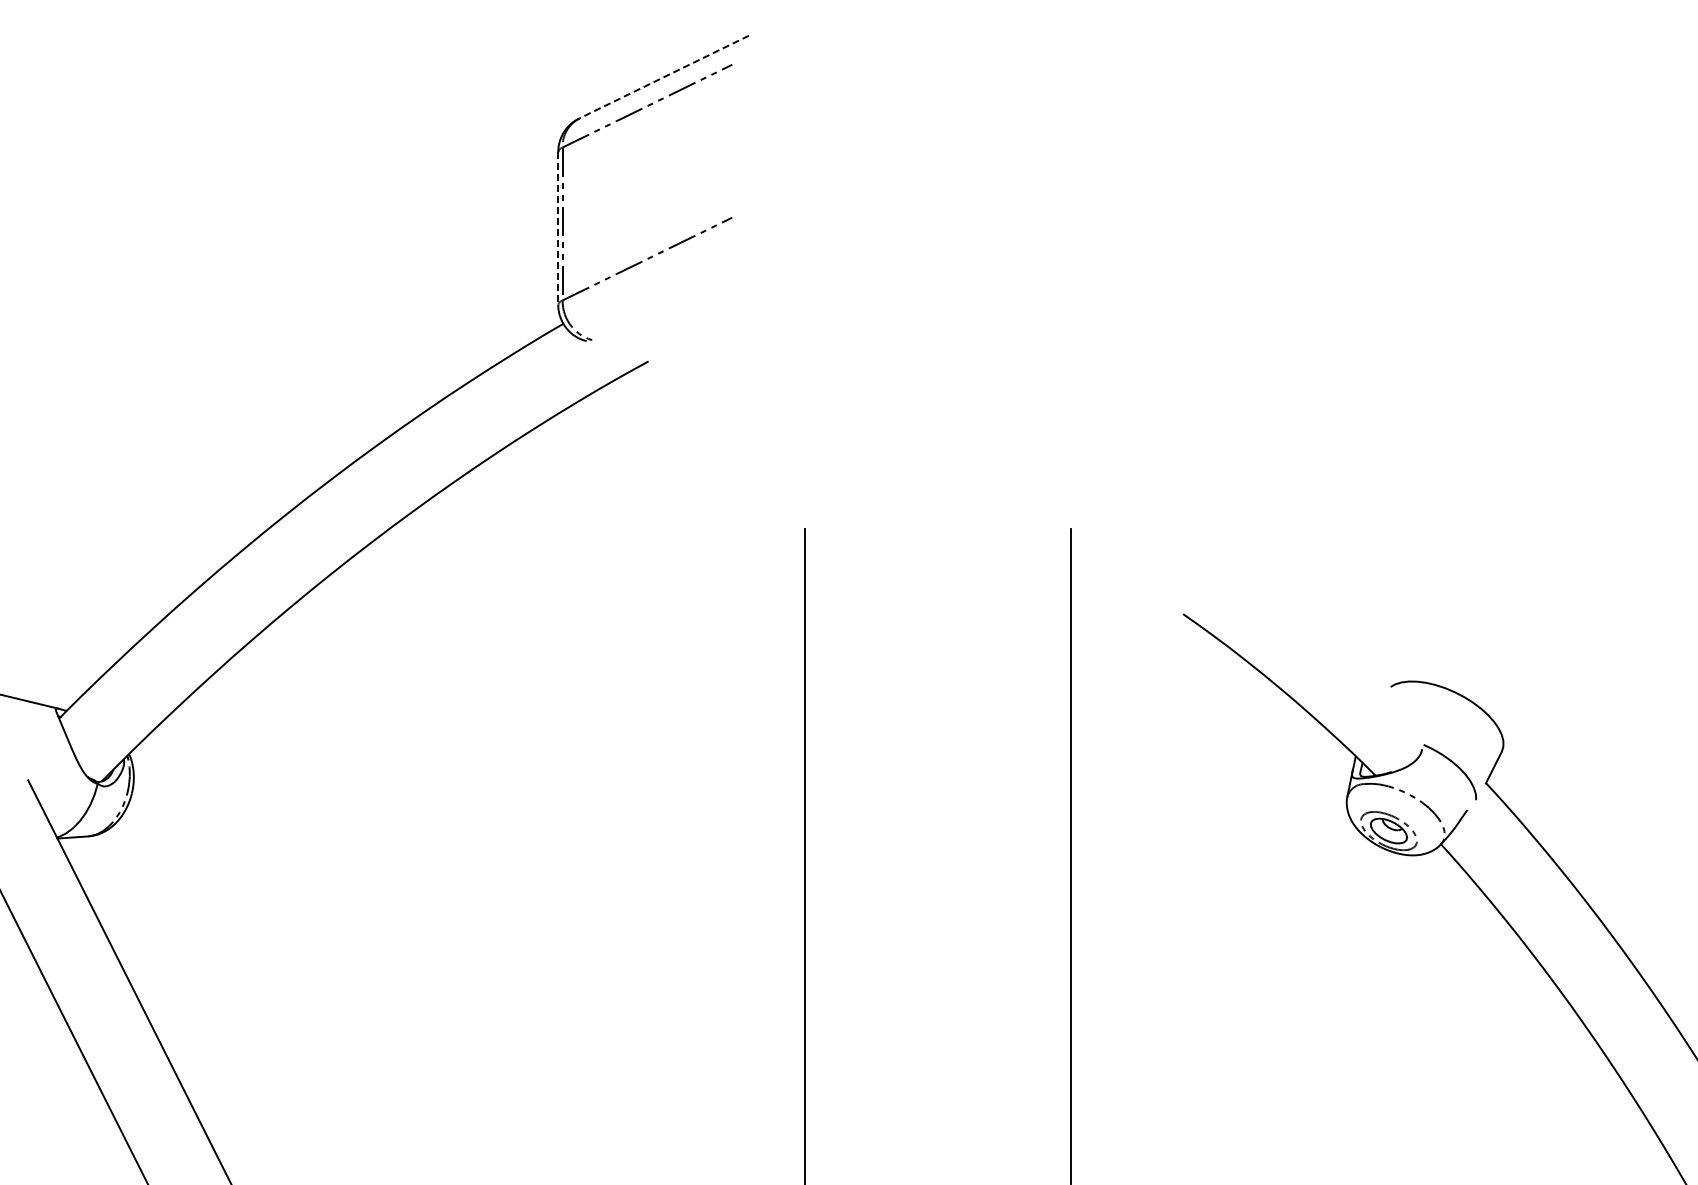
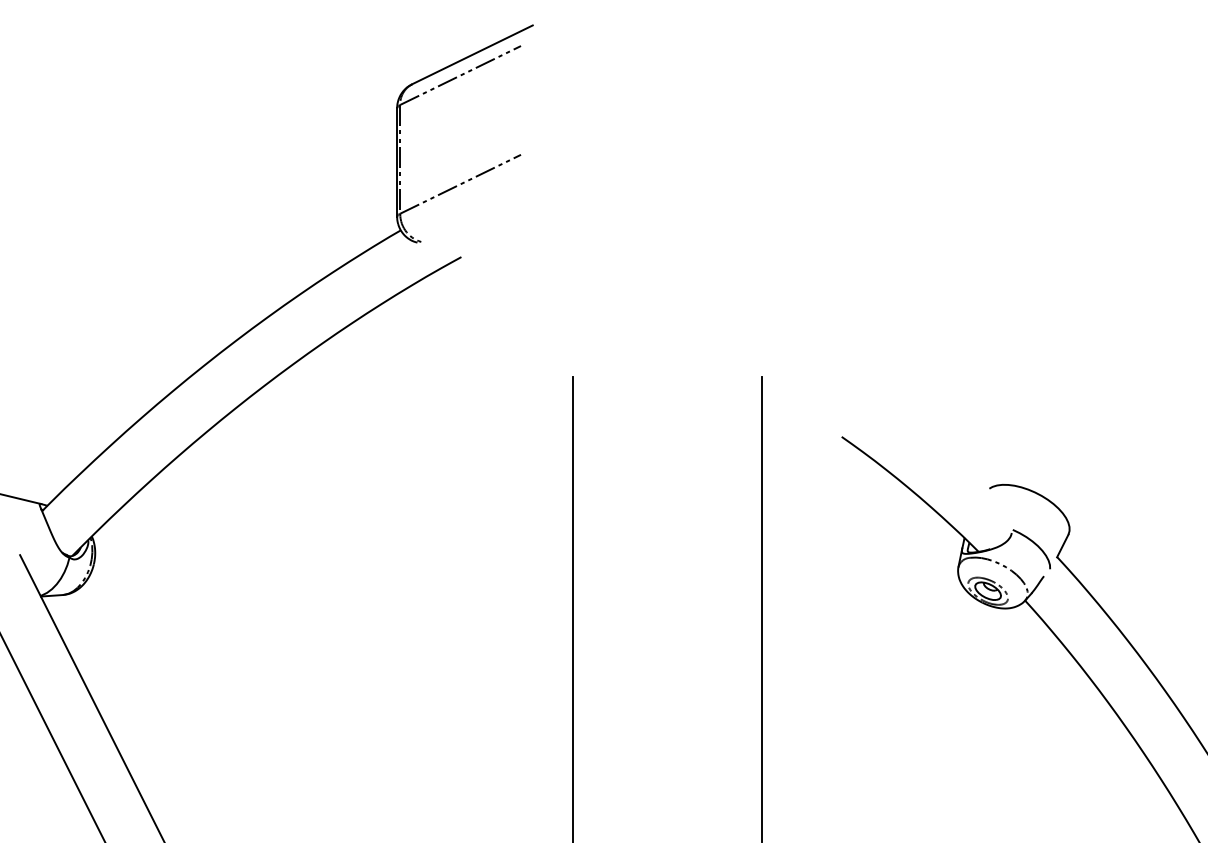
line: (663, 77) -> (472, 55), dashed -> solid
line: (558, 229) -> (397, 163), dashed -> solid

